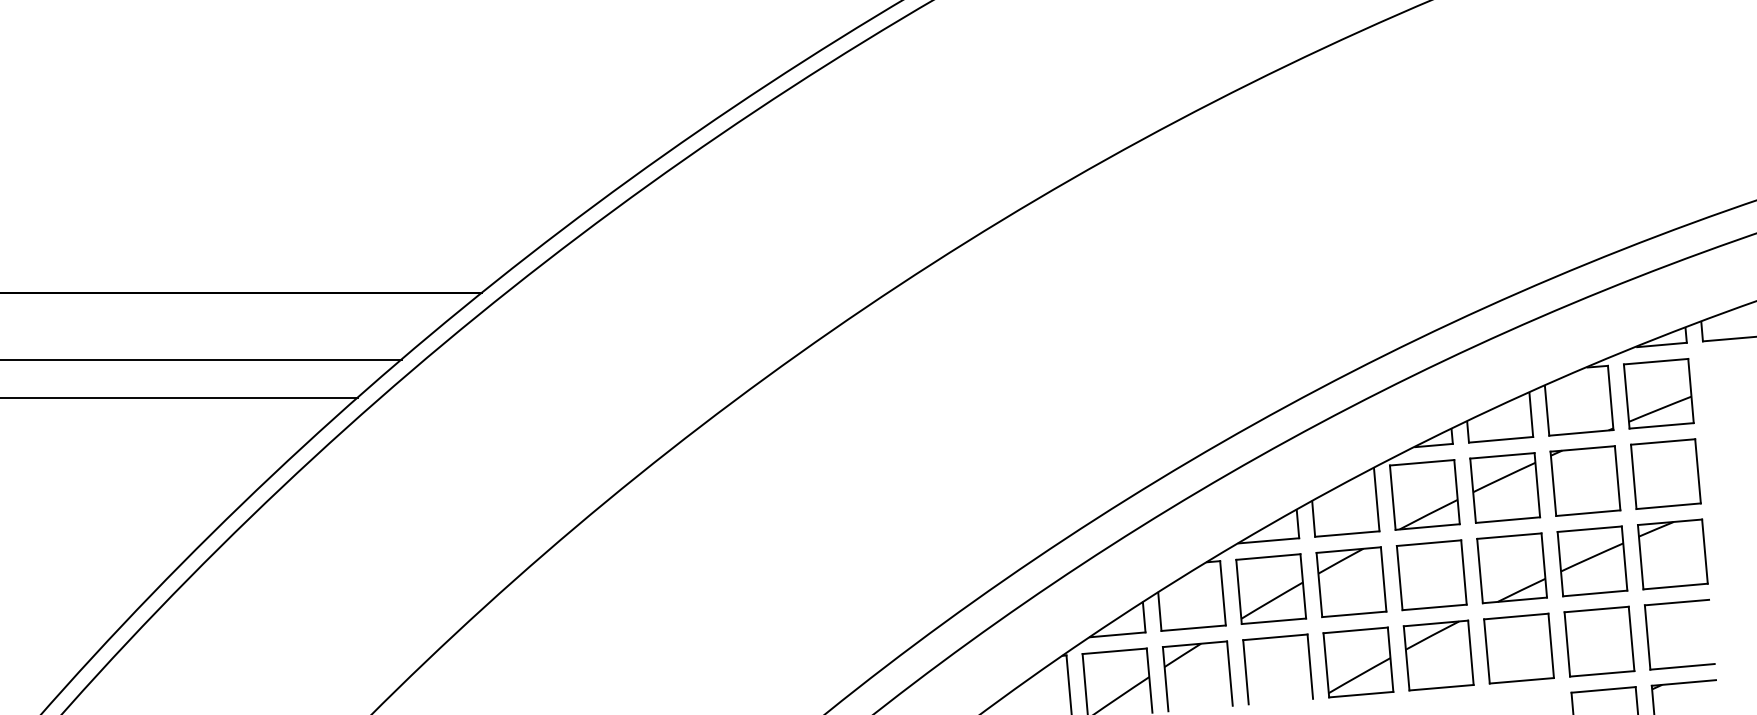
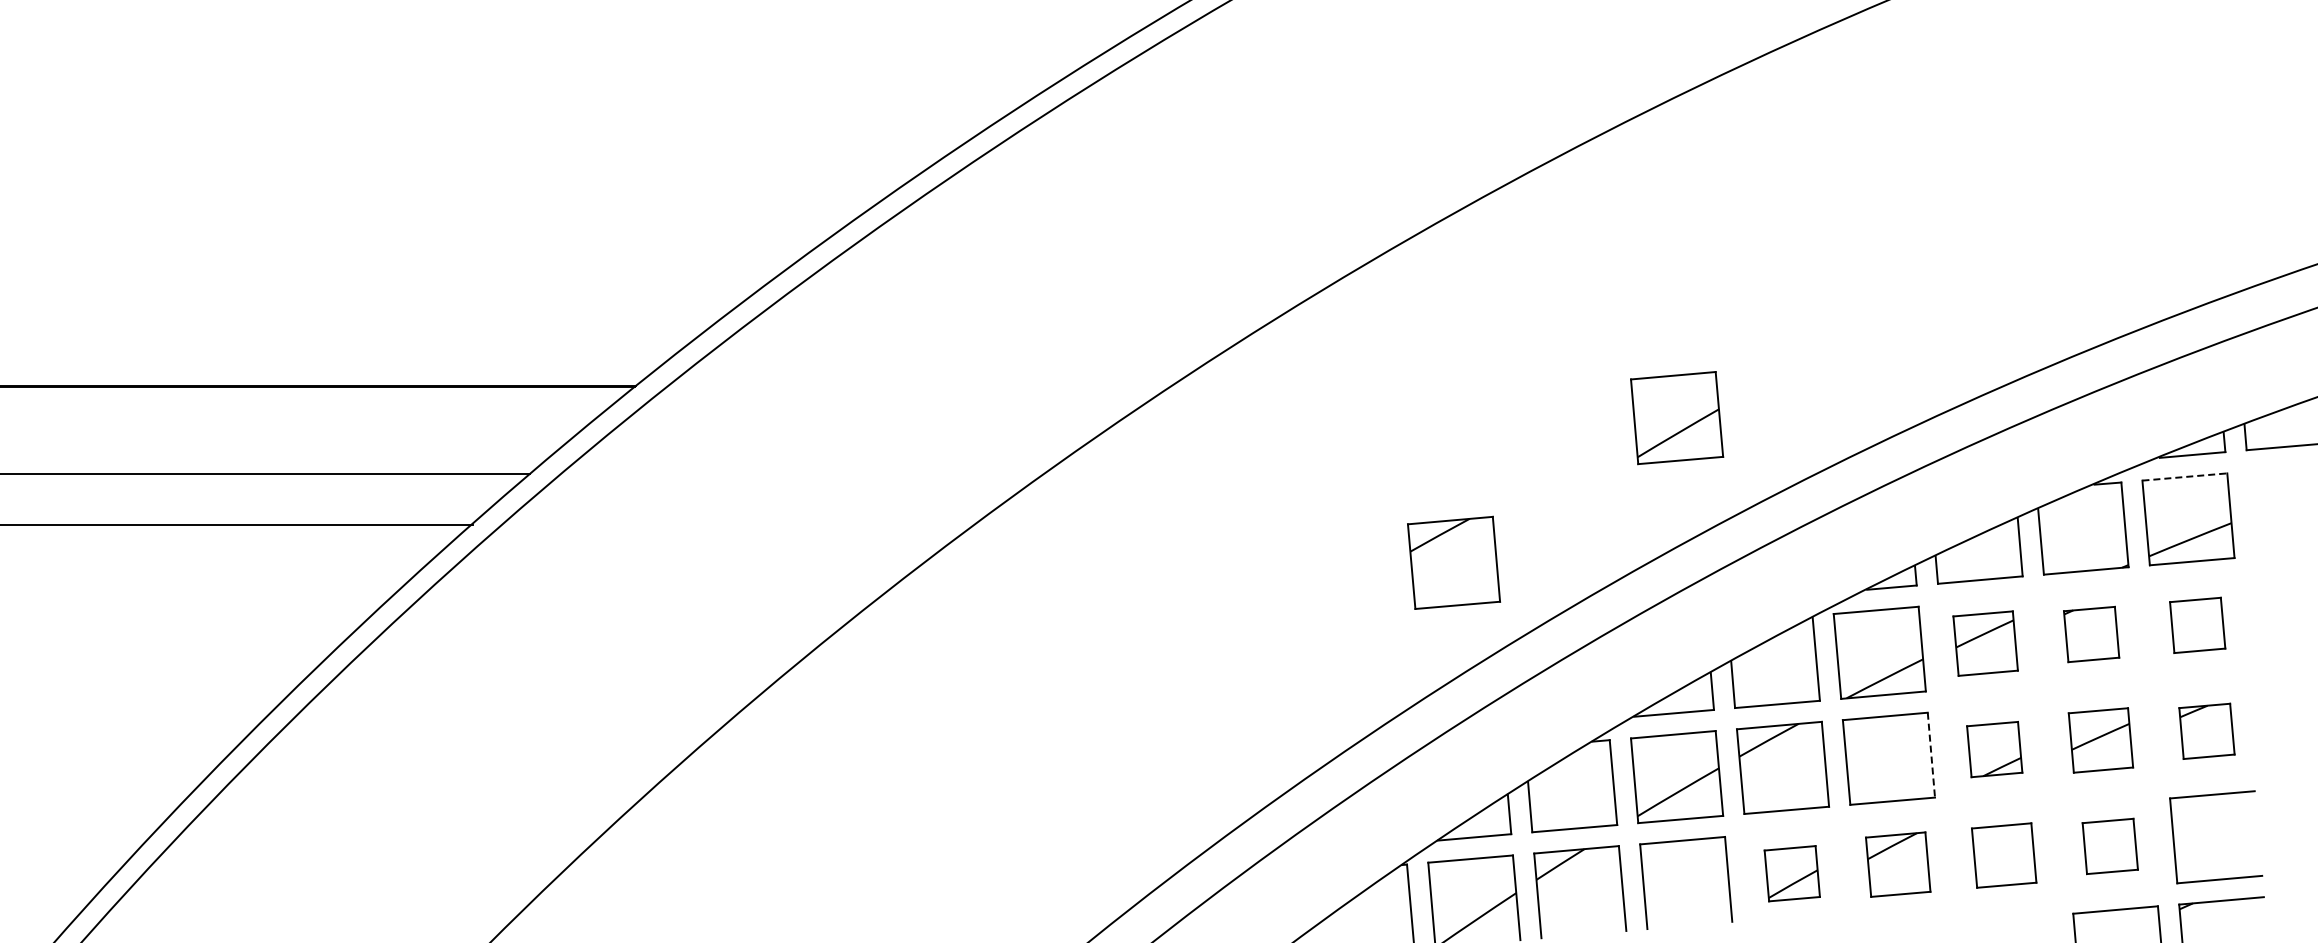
part: (1271, 317) -> (1677, 418), added
line: (1655, 362) -> (2184, 477), solid -> dashed
part: (1102, 426) -> (1454, 562), added
part: (1665, 474) -> (2197, 625), size x0.6
part: (1585, 481) -> (2091, 634), size x0.6
part: (1504, 487) -> (1985, 643), size x0.7
part: (1672, 554) -> (2206, 731), size x0.6
part: (1592, 561) -> (2100, 740), size x0.7
part: (1511, 568) -> (1994, 749), size x0.6
line: (1464, 572) -> (1931, 755), solid -> dashed
part: (1599, 641) -> (2110, 846), size x0.6
part: (1519, 648) -> (2004, 855), size x0.7
part: (1439, 655) -> (1898, 864), size x0.7
part: (1358, 662) -> (1792, 873), size x0.6

